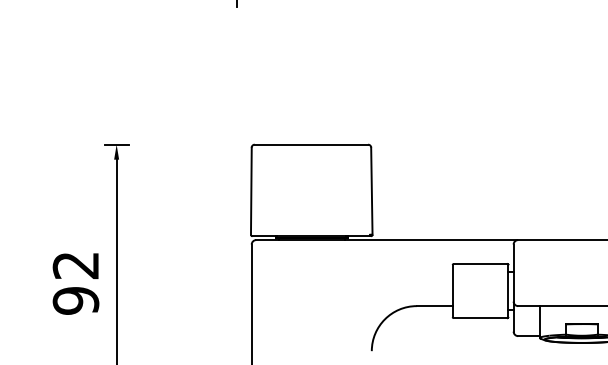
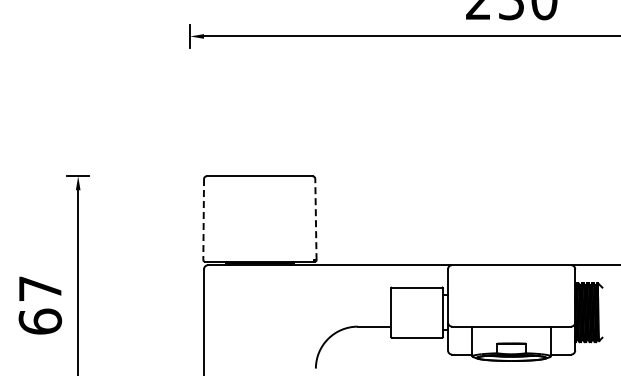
line: (251, 191) -> (203, 219), solid -> dashed
line: (371, 191) -> (315, 219), solid -> dashed
text: (76, 283) -> (40, 305), 92 -> 67

